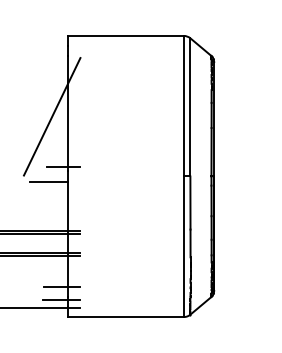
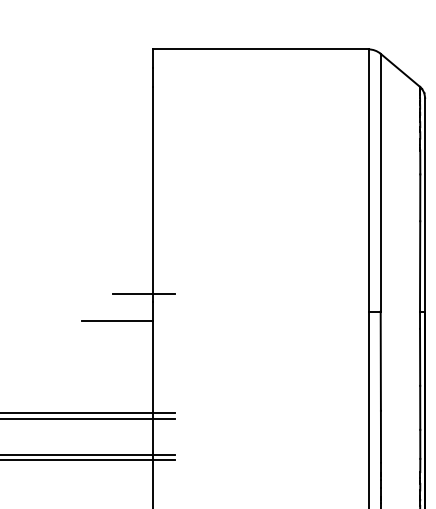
line: (51, 116) -> (121, 199), removed

